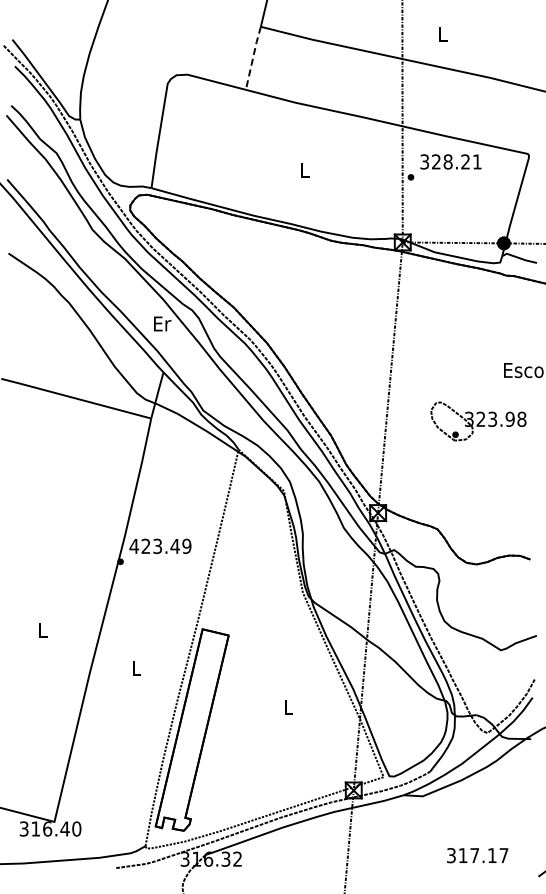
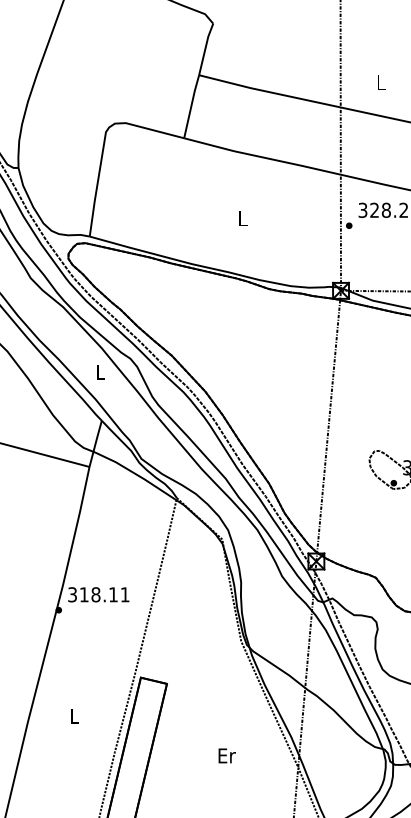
line: (253, 57) -> (191, 105), dashed -> solid
text: (162, 323) -> (100, 371), Er -> L
text: (160, 546) -> (98, 594), 423.49 -> 318.11
text: (288, 707) -> (226, 755), L -> Er

